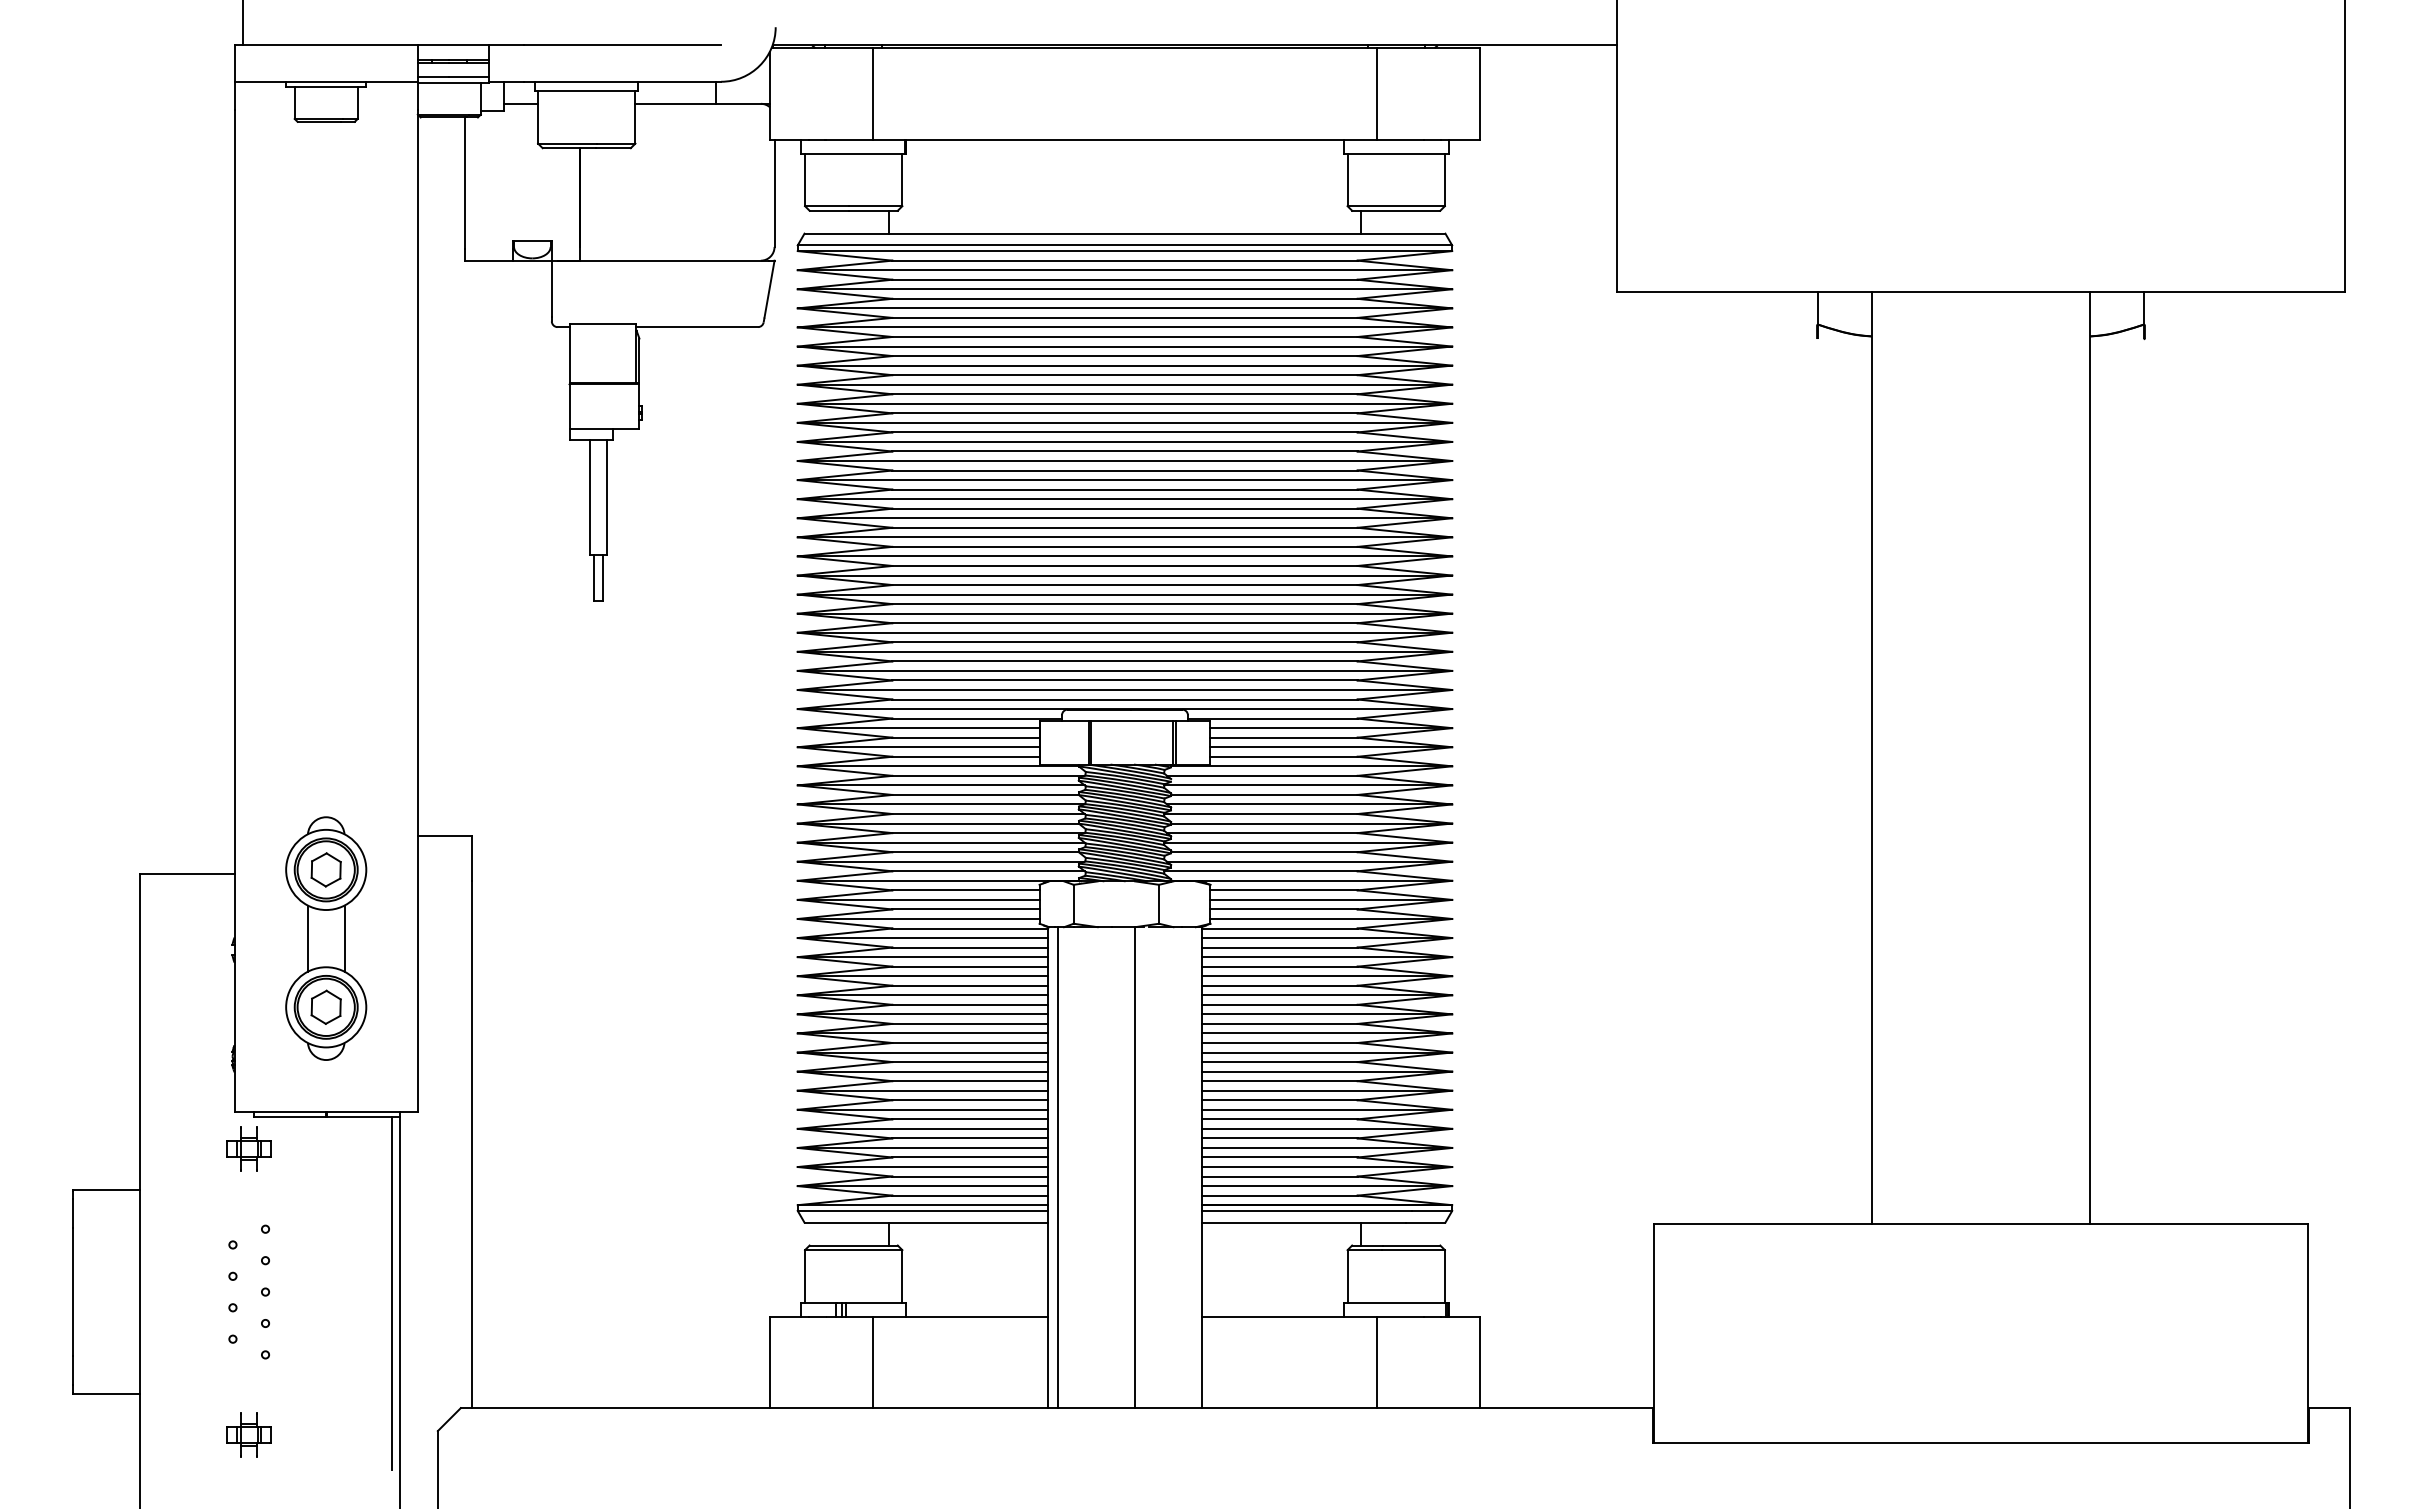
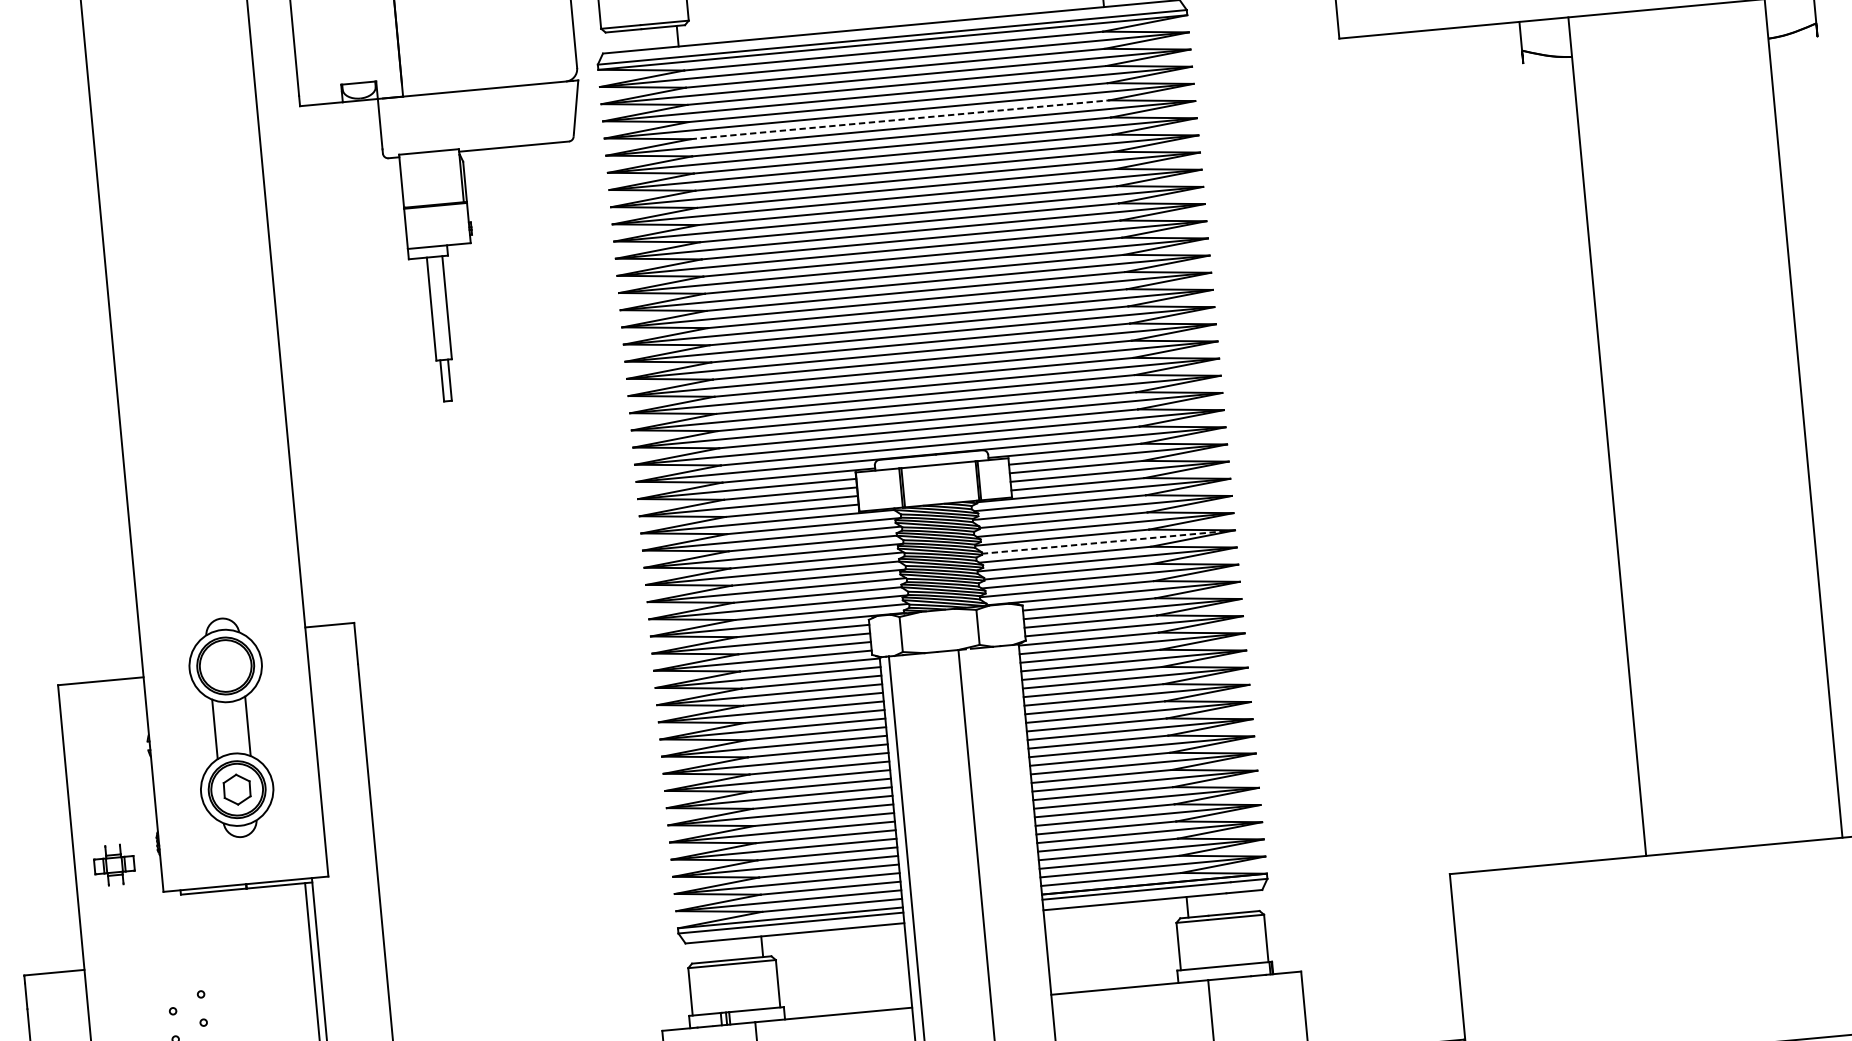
line: (1124, 337) -> (899, 120), solid -> dashed
line: (1311, 823) -> (1108, 541), solid -> dashed
part: (325, 869) -> (225, 665), removed
part: (248, 1148) -> (113, 864), moved

